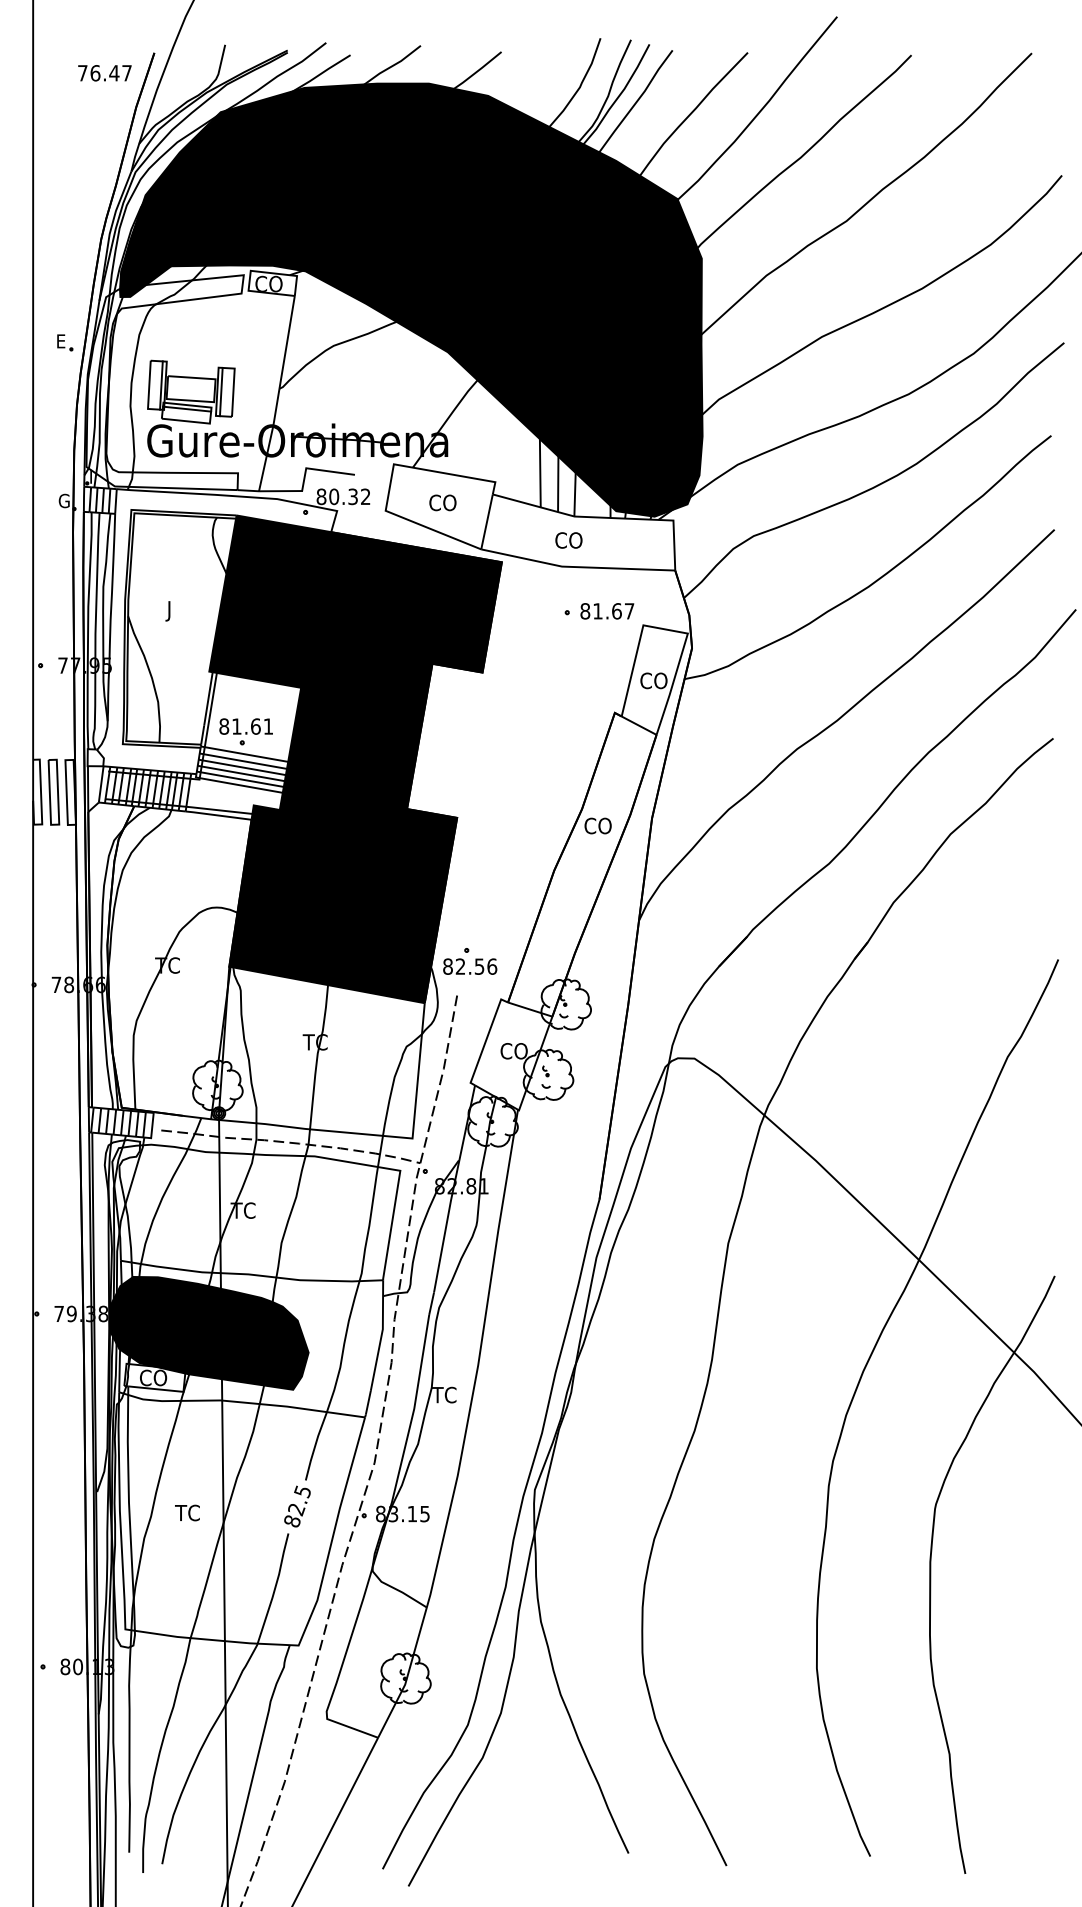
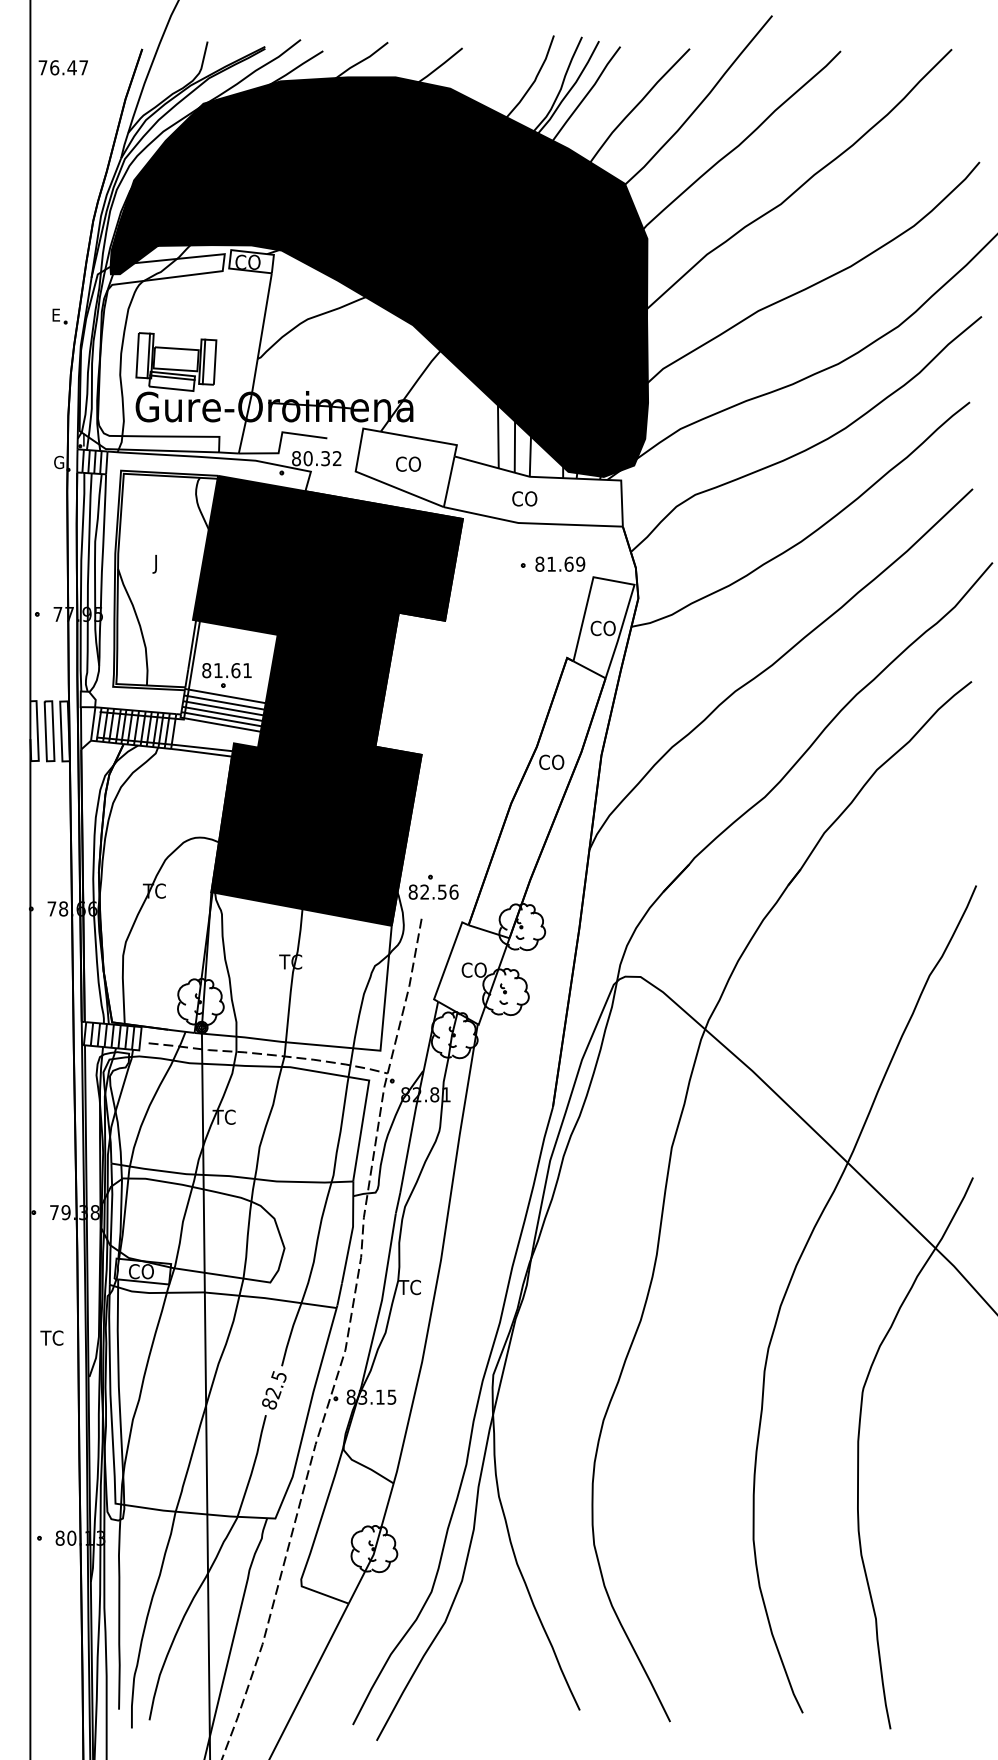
text: (104, 73) -> (63, 68), moved
text: (629, 611) -> (580, 564), 81.67 -> 81.69
fill: (208, 1332) -> (192, 1229), removed
text: (187, 1512) -> (51, 1337), moved

